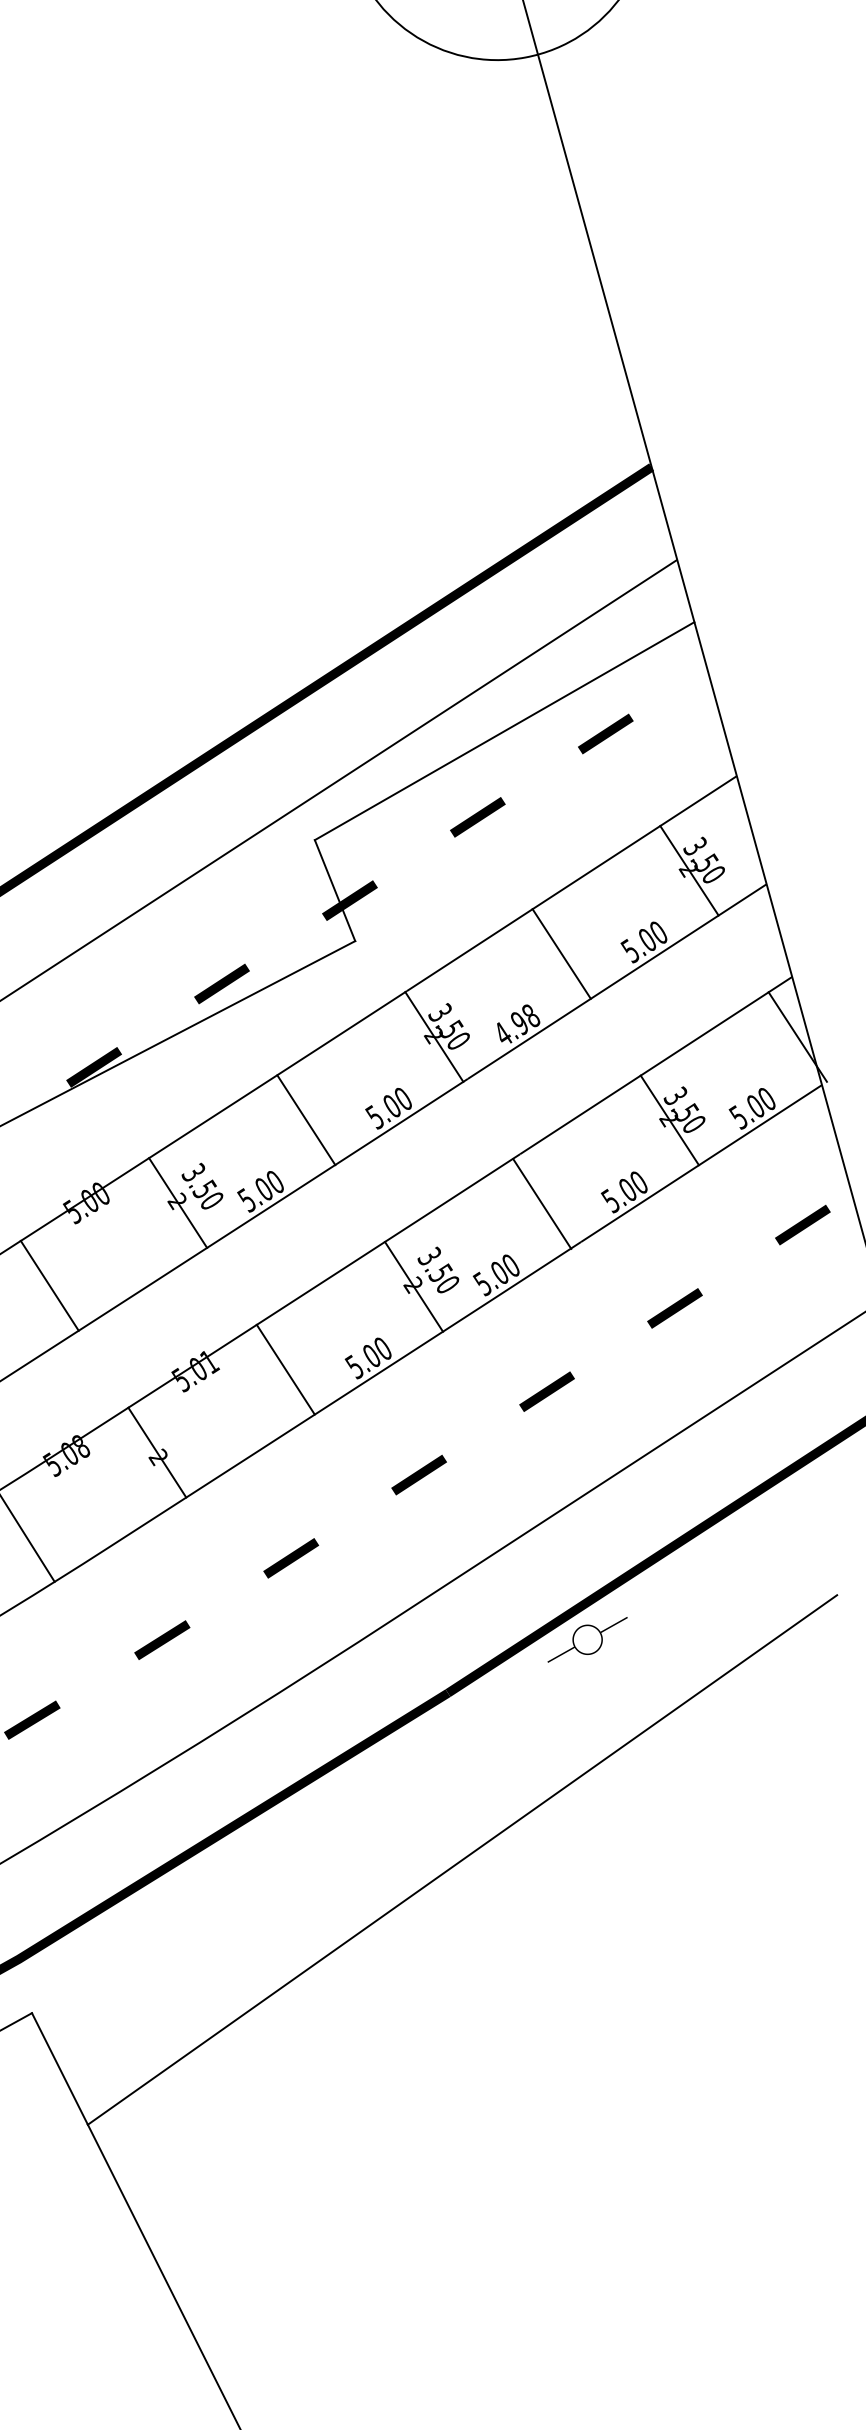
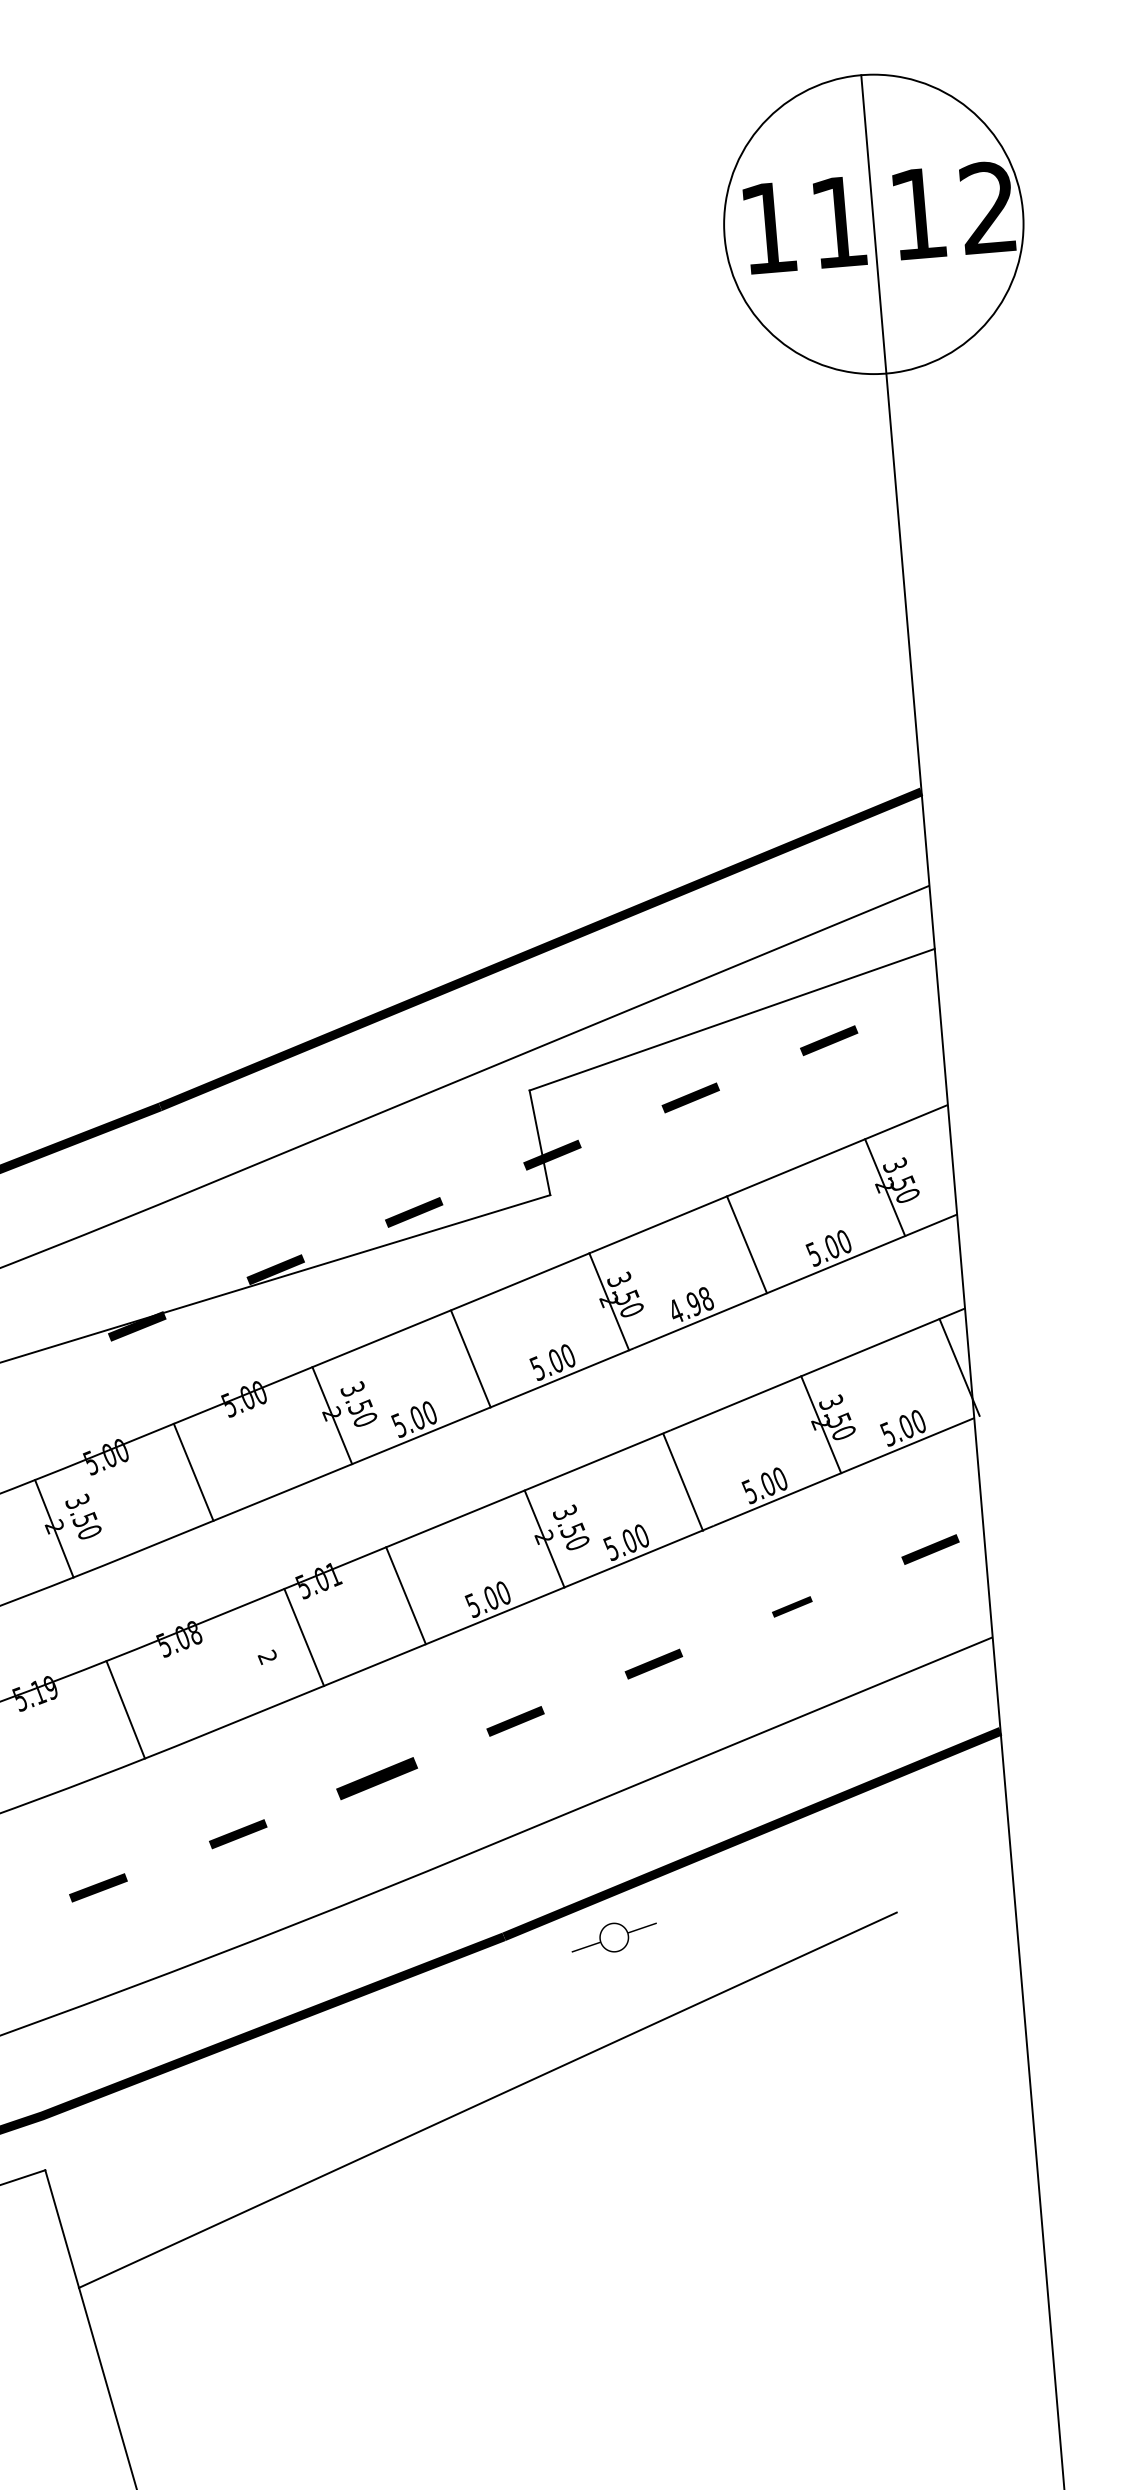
part: (675, 1307) -> (792, 1606), size x0.7
line: (157, 1452) -> (304, 1637), moved
part: (291, 1558) -> (377, 1778), size x1.4
part: (586, 1639) -> (613, 1937), moved

